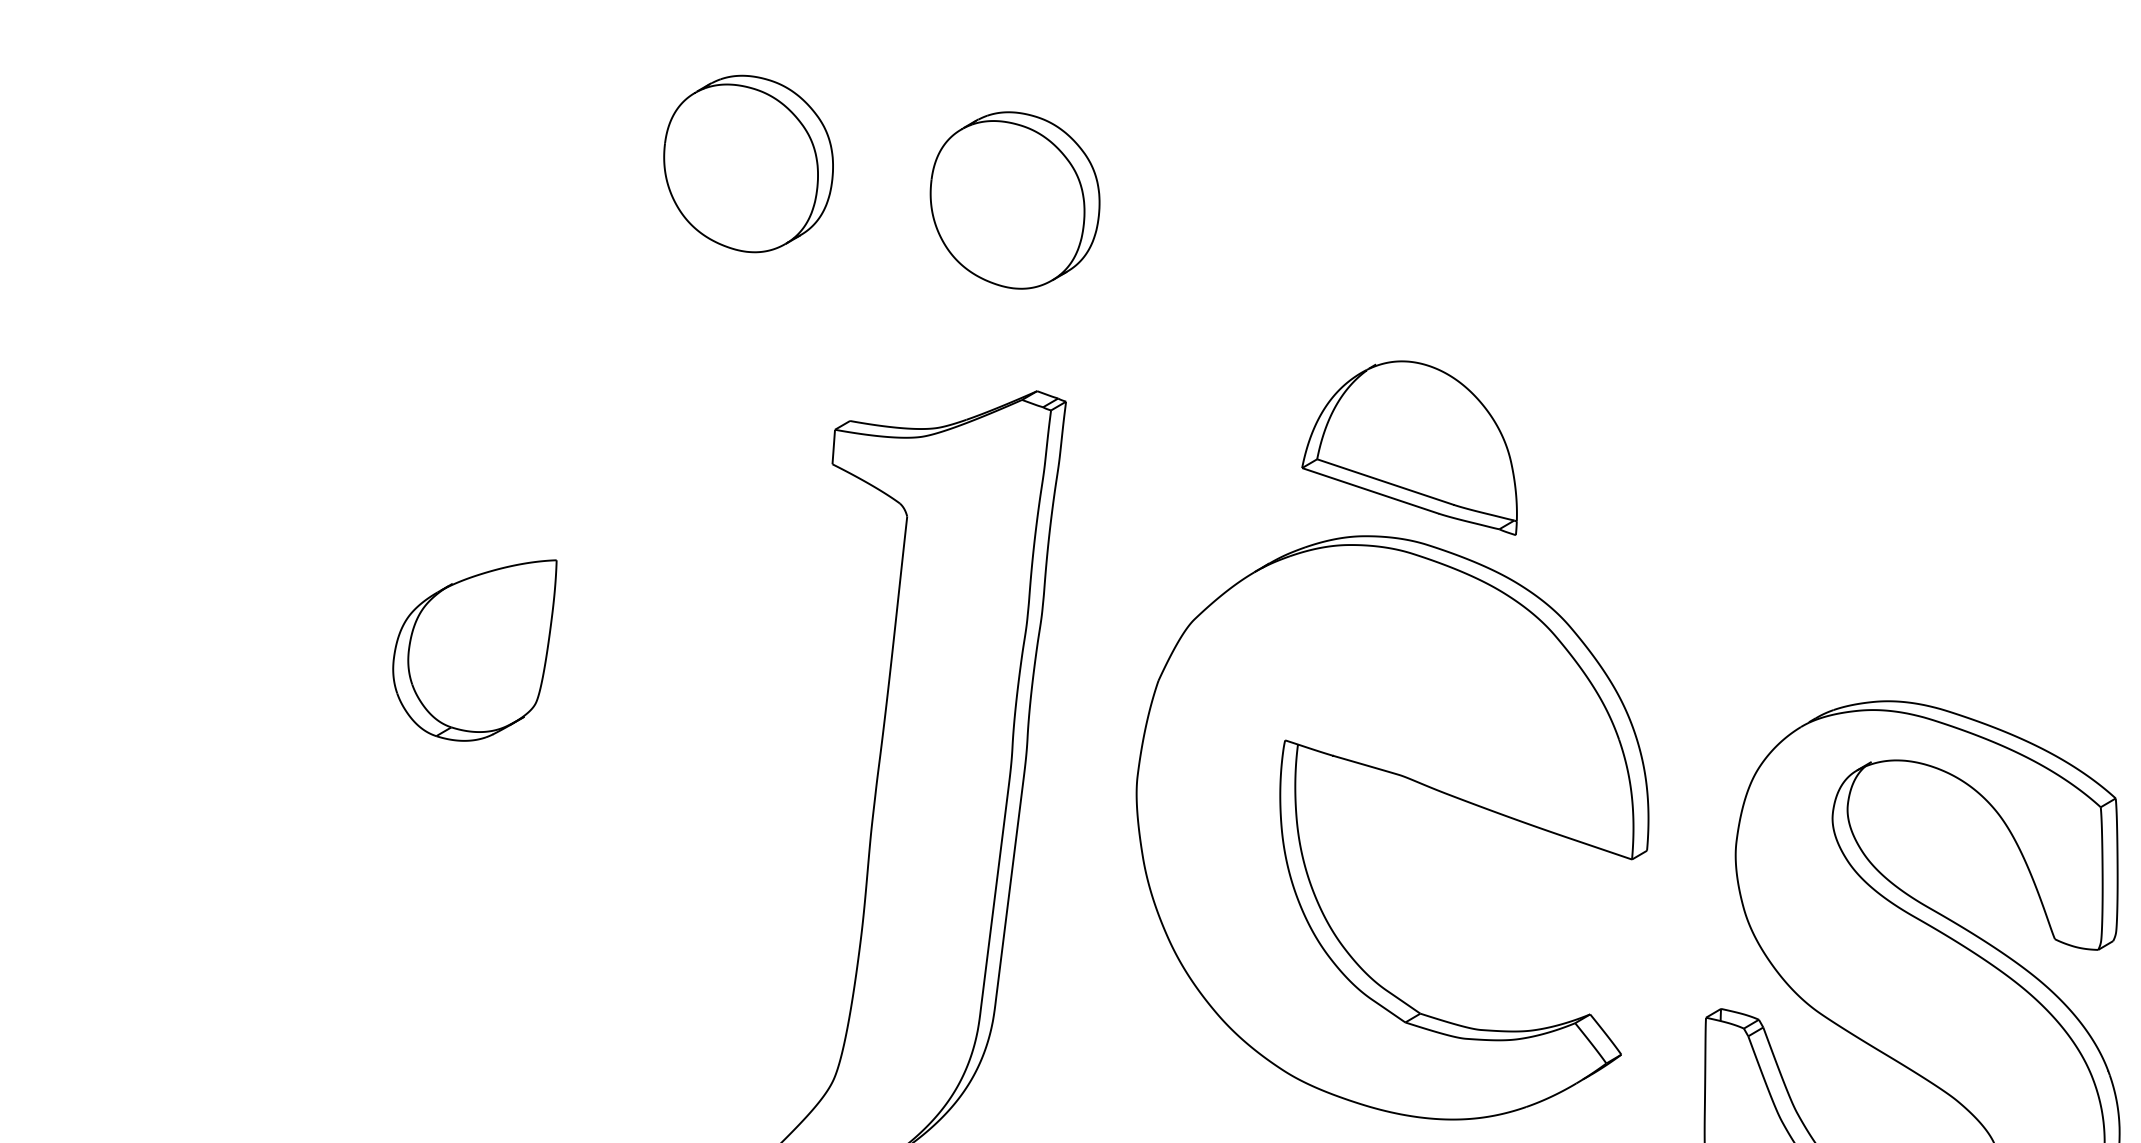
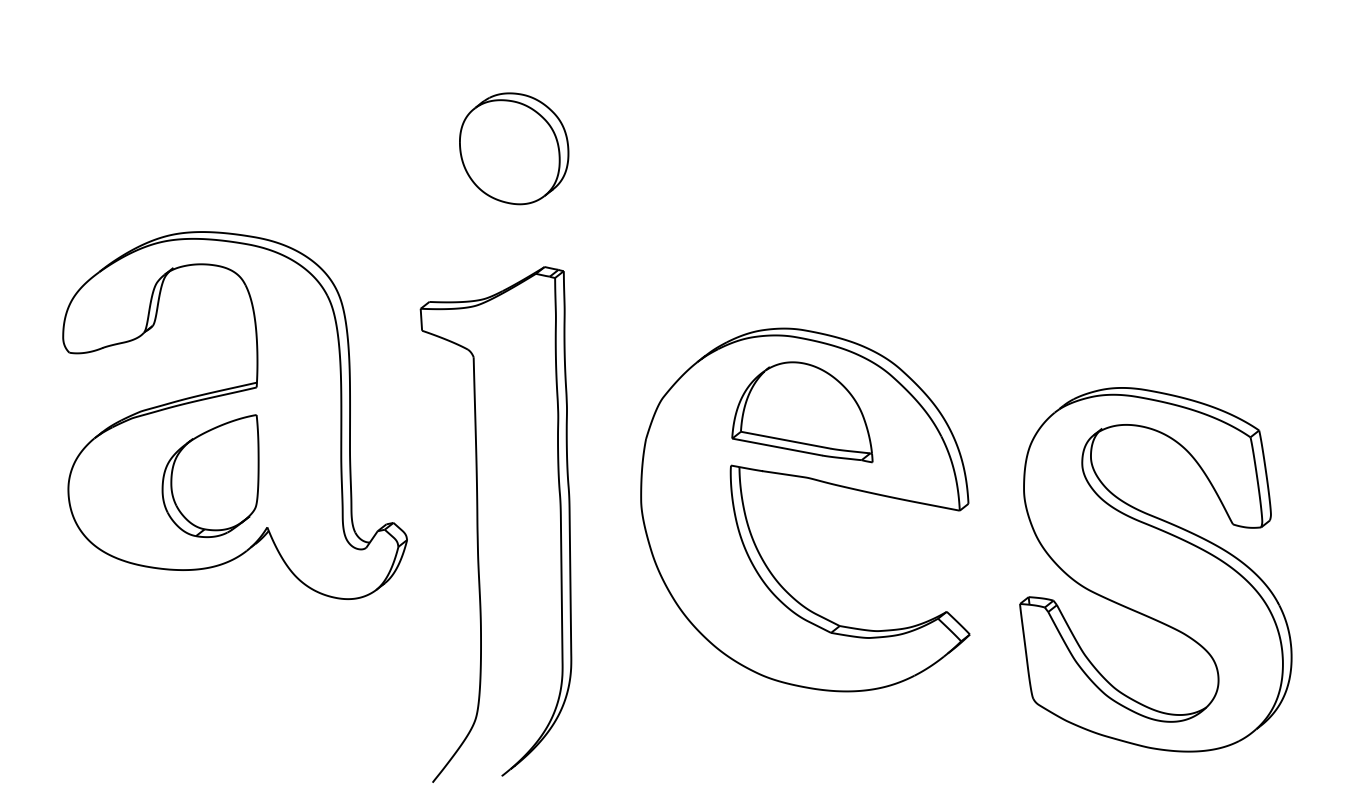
part: (748, 163) -> (343, 148), removed
part: (1417, 442) -> (802, 412), moved
part: (522, 556) -> (234, 415), added

